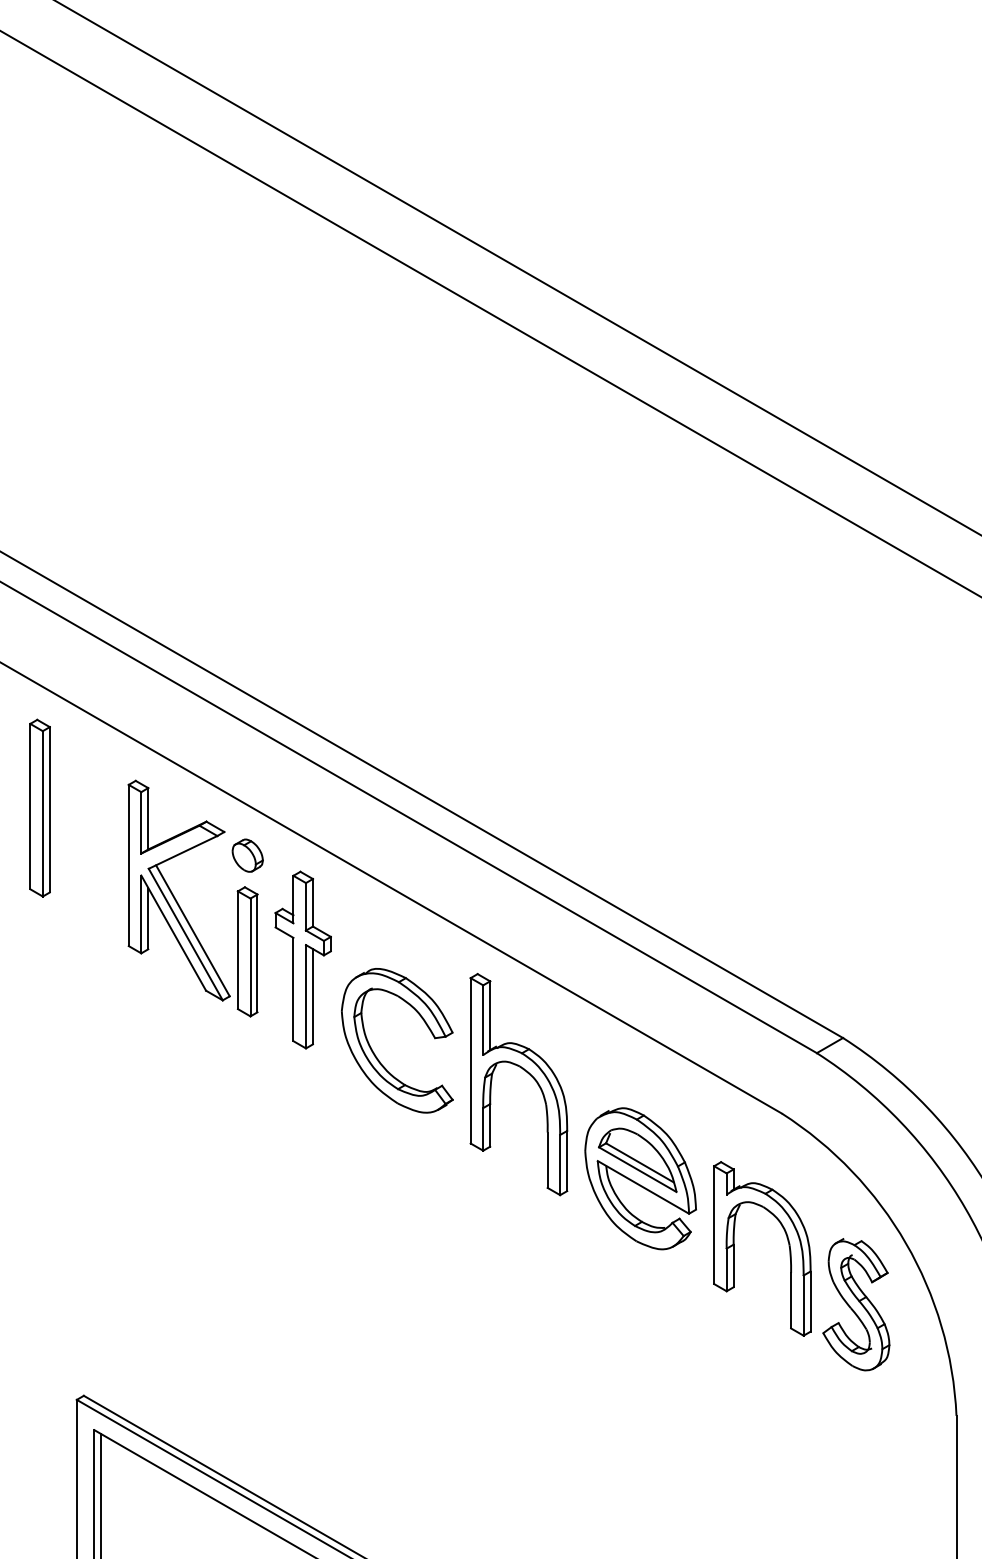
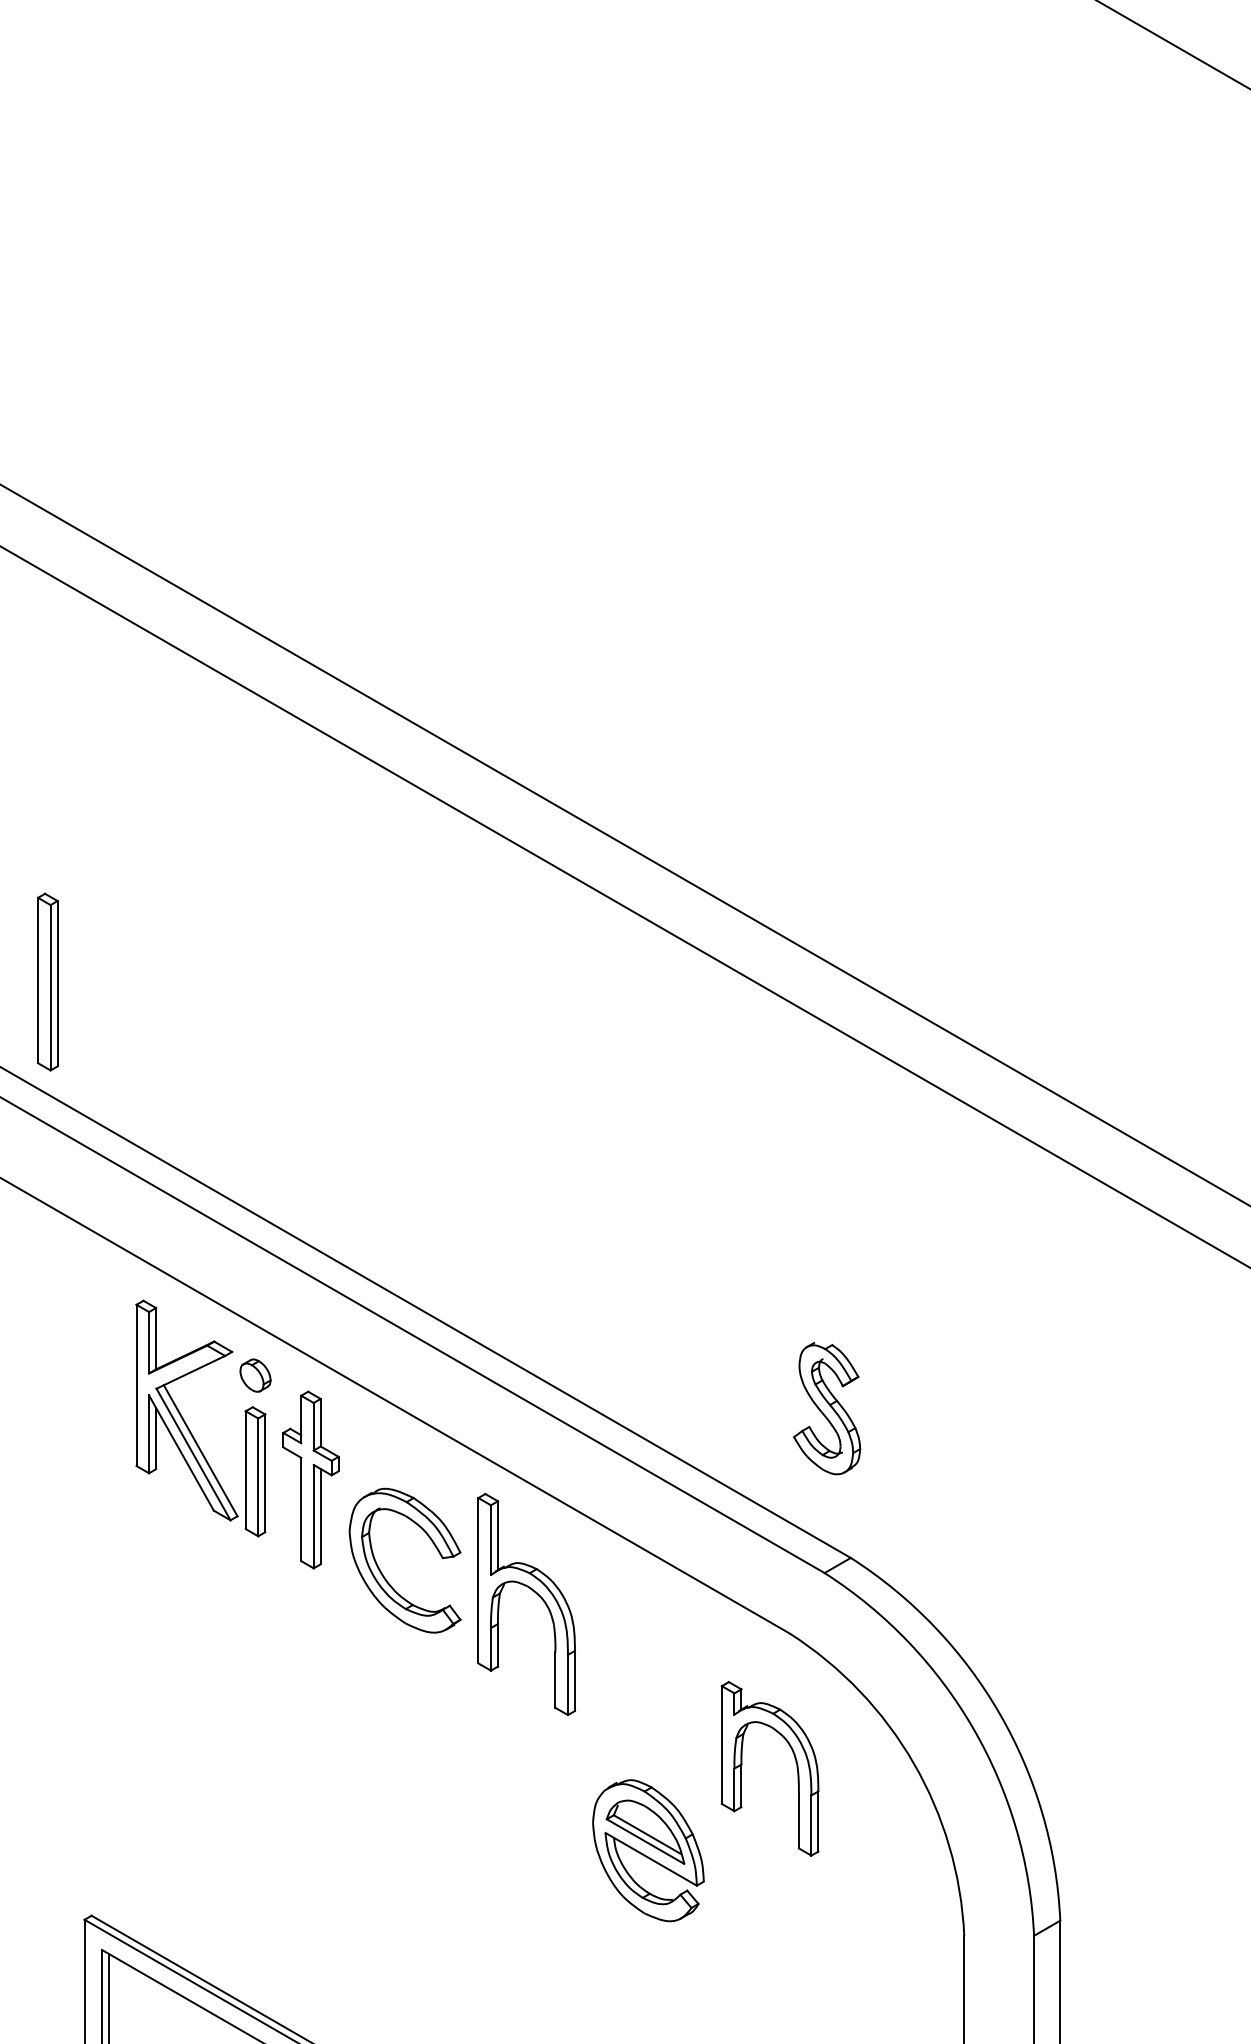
part: (39, 807) -> (47, 981), moved
part: (640, 1178) -> (648, 1850), moved
part: (856, 1304) -> (827, 1408), moved

